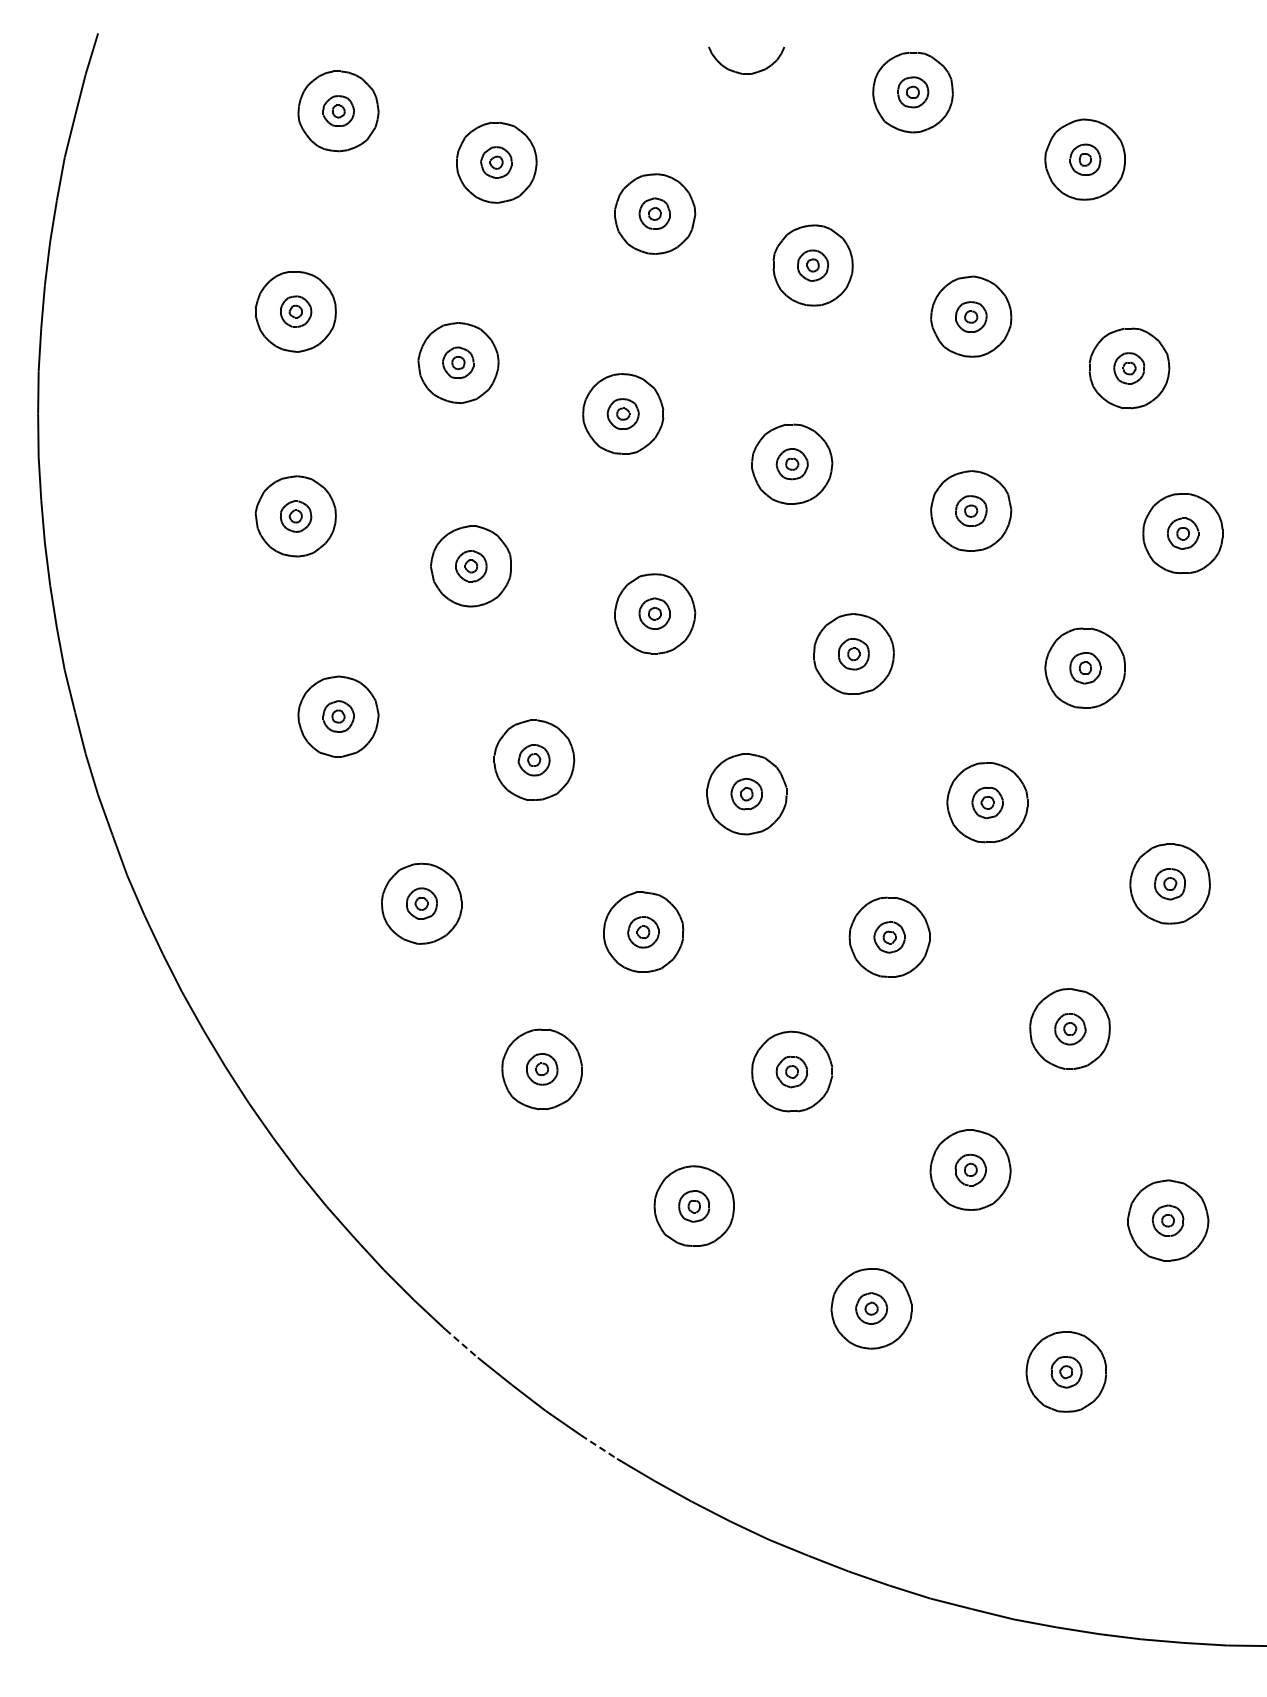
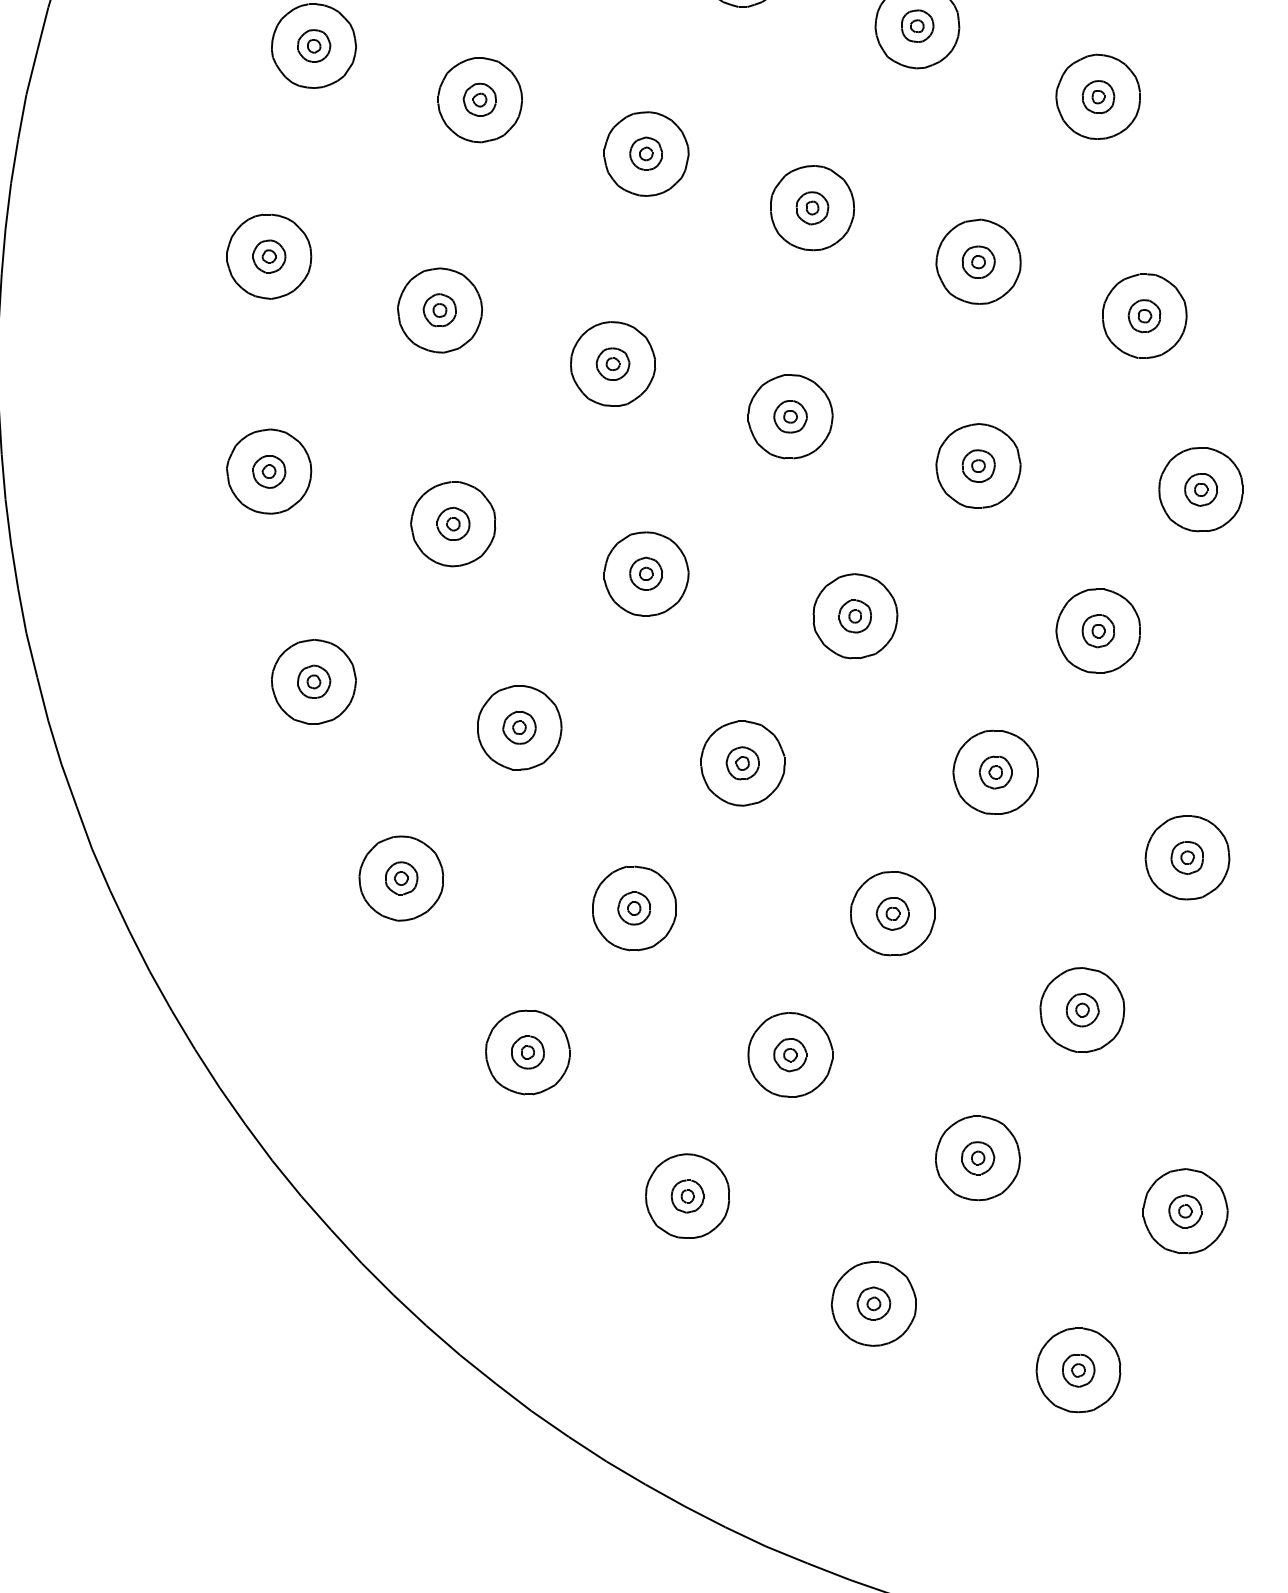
line: (461, 1343) -> (443, 1340), dashed -> solid
line: (599, 1447) -> (588, 1449), dashed -> solid

